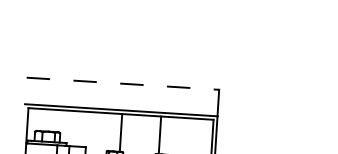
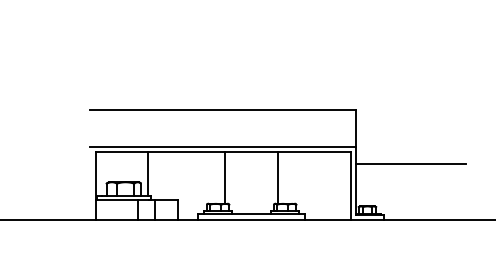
line: (123, 84) -> (223, 110), dashed -> solid
line: (65, 126) -> (147, 173), added
line: (256, 131) -> (410, 163), added

